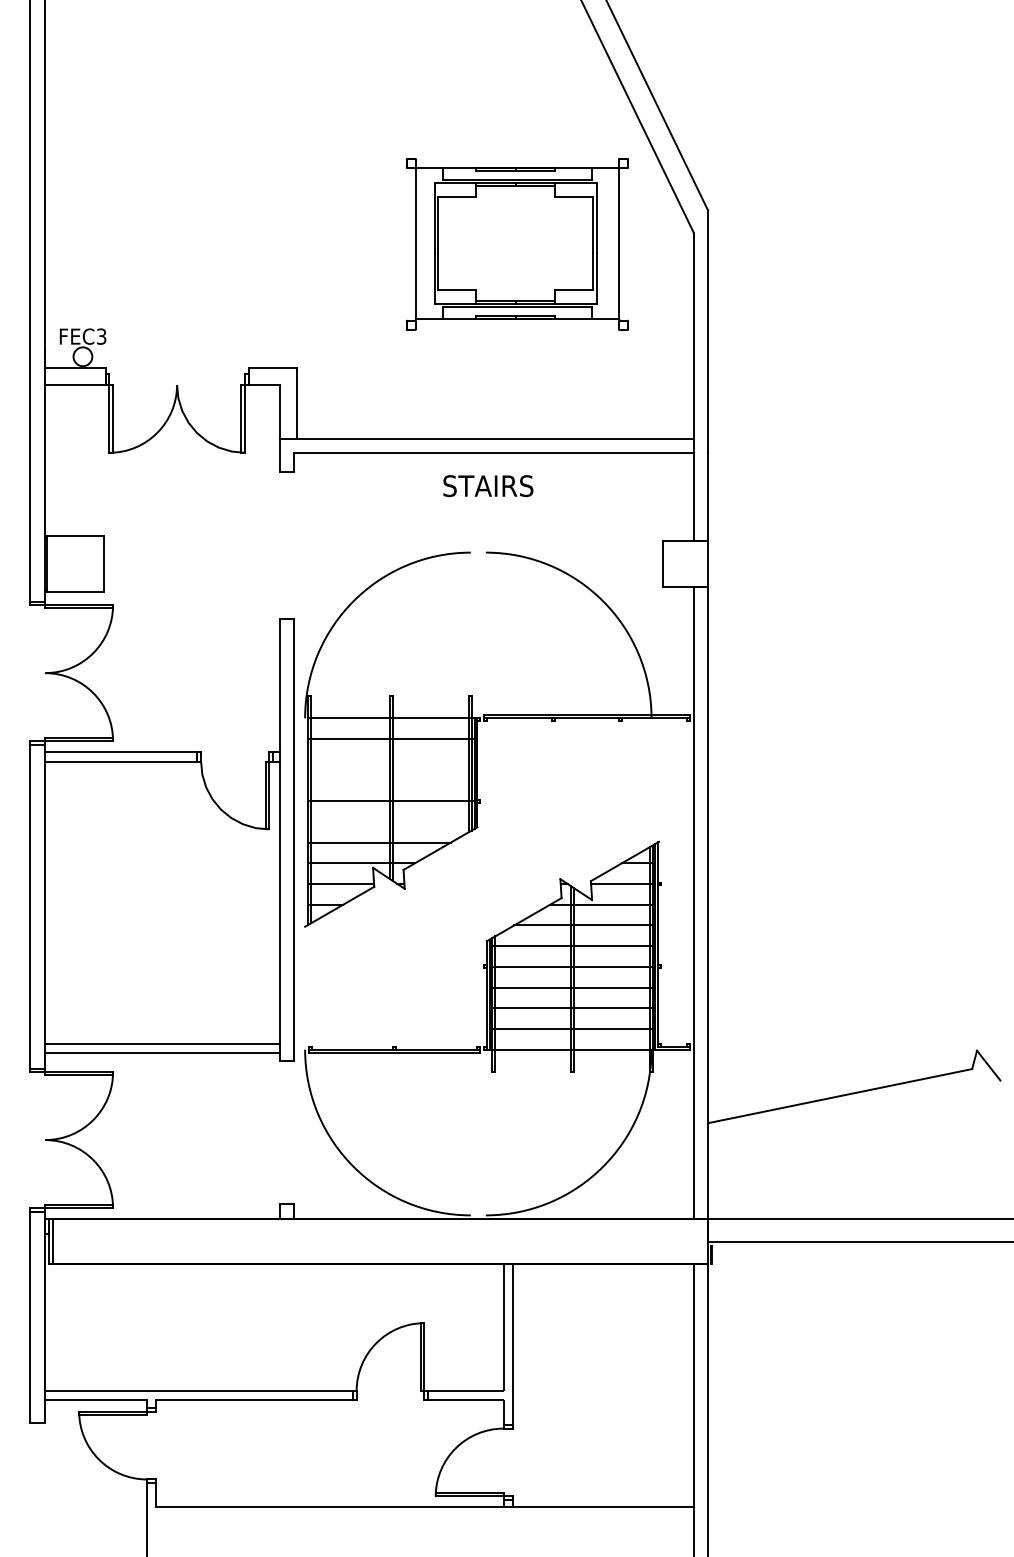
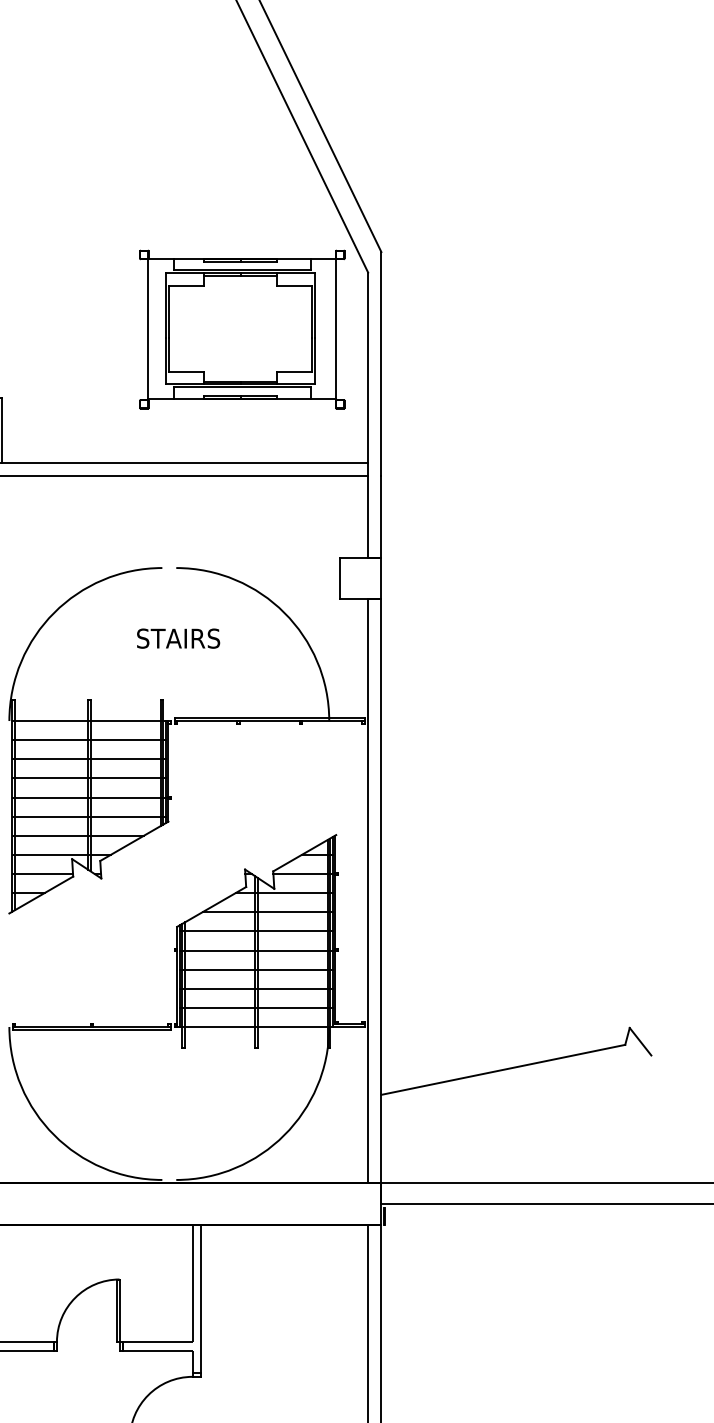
part: (516, 244) -> (241, 329), moved
text: (488, 486) -> (178, 639), moved
line: (391, 759) -> (89, 759), added
line: (391, 780) -> (89, 778), added
line: (391, 821) -> (89, 816), added

